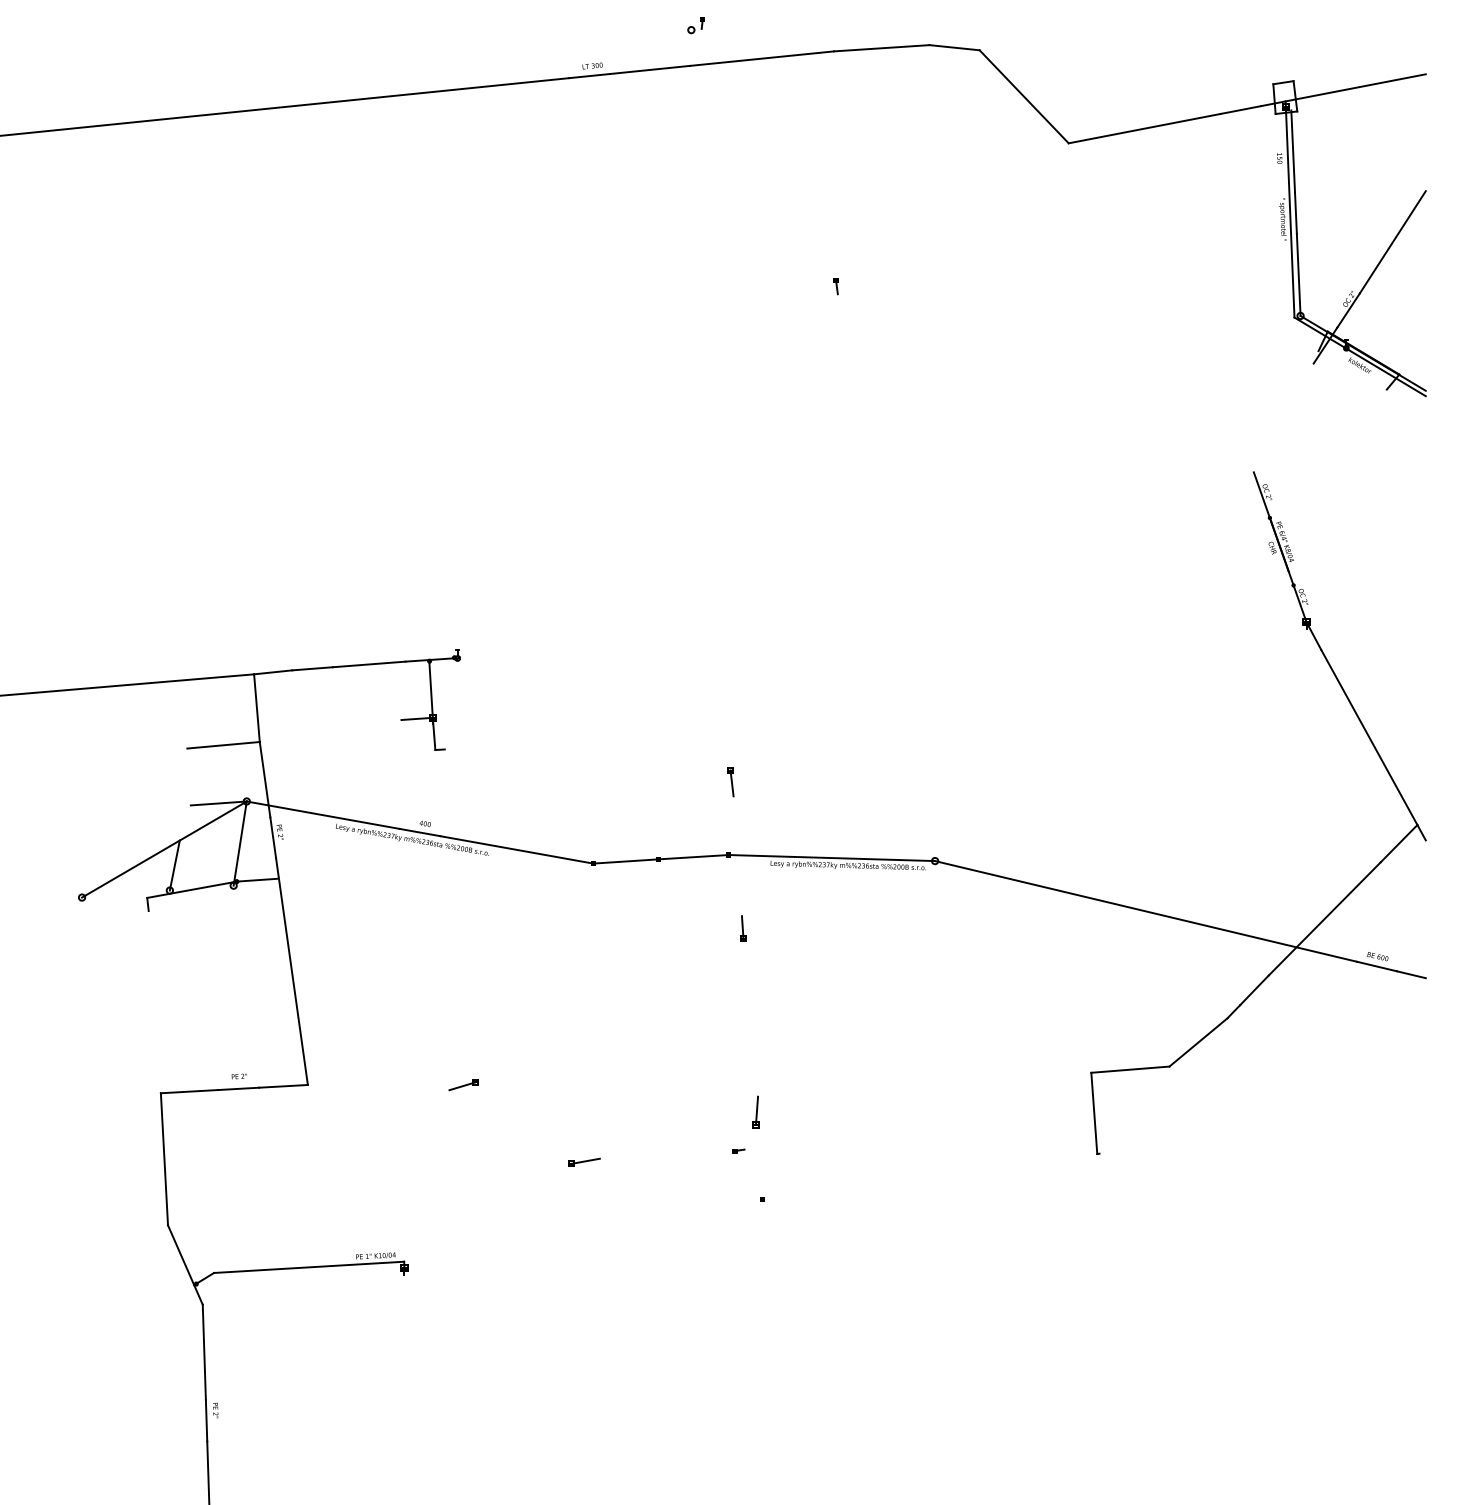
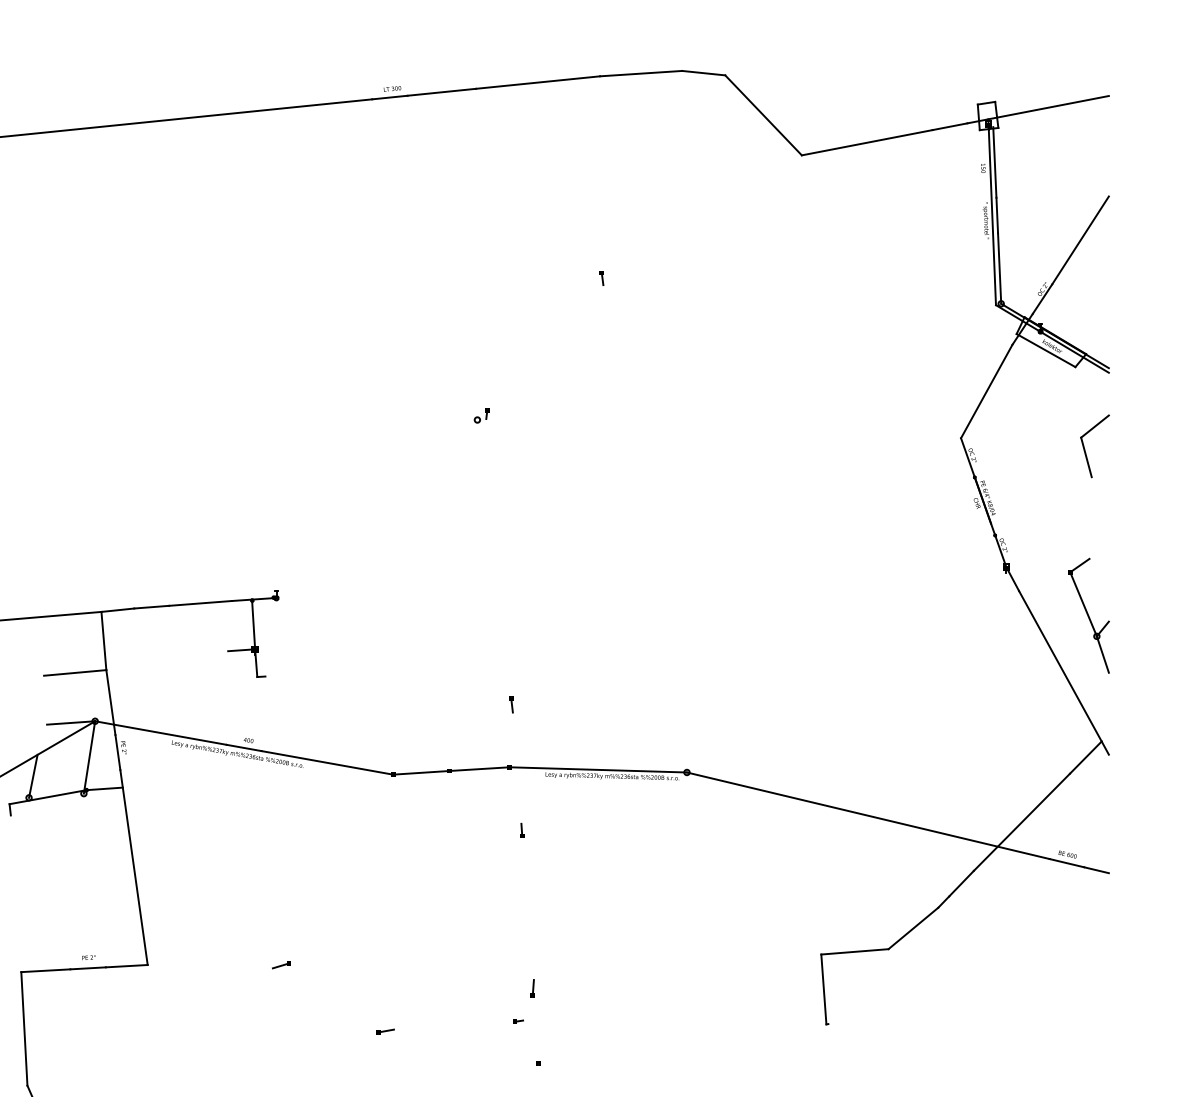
part: (695, 25) -> (480, 416), moved
line: (1352, 370) -> (1045, 350), added
line: (1283, 417) -> (986, 391), added
part: (1398, 485) -> (1085, 449), added
part: (1402, 678) -> (1088, 615), added
part: (730, 782) -> (511, 704), size x0.62
part: (743, 928) -> (522, 830), size x0.62
part: (463, 1085) -> (281, 965), size x0.71
part: (755, 1111) -> (532, 987), size x0.62
part: (584, 1162) -> (385, 1031), size x0.62

